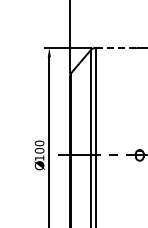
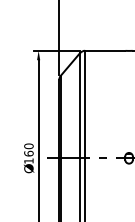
line: (116, 47) -> (105, 50), dashed -> solid
text: (39, 150) -> (28, 153), 100 -> 160

